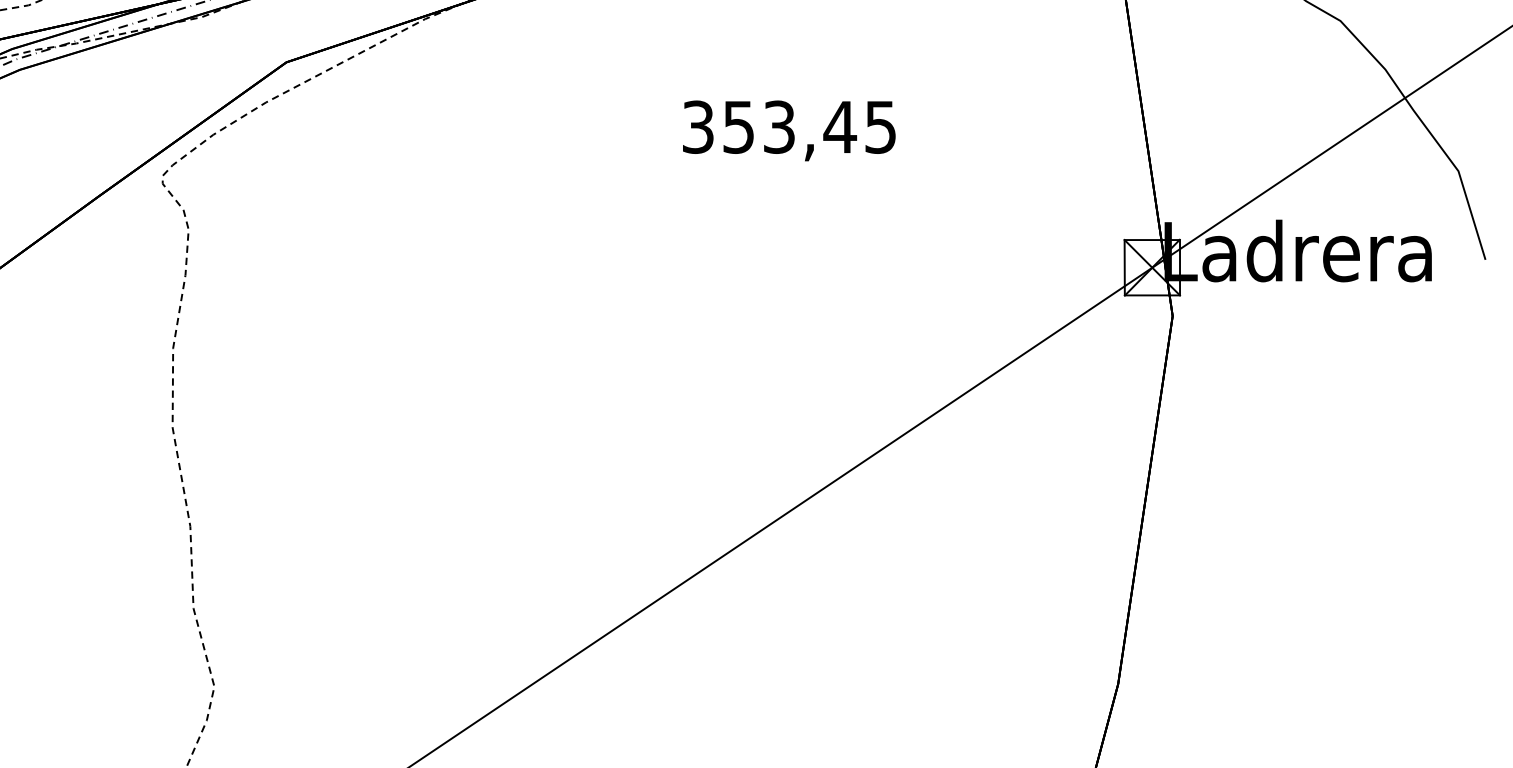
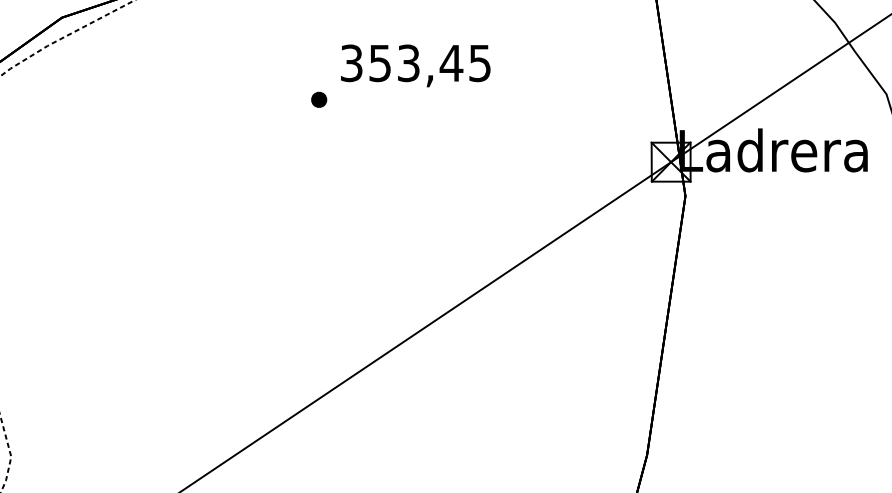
part: (651, 178) -> (318, 99), added

